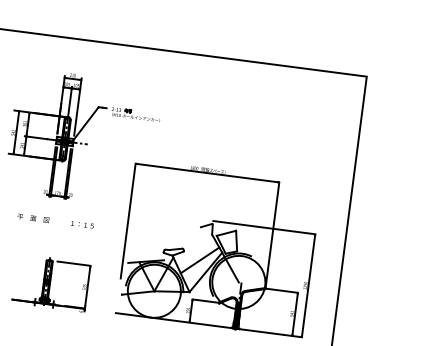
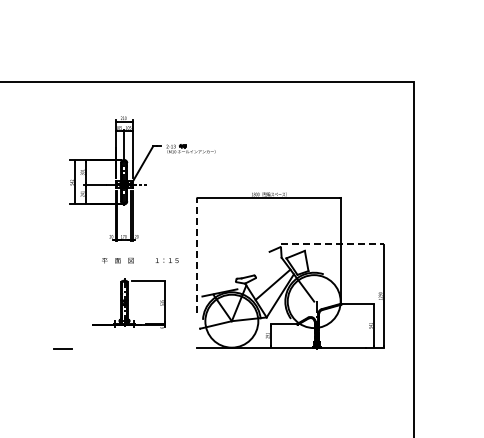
text: (55, 221) -> (140, 260), moved
line: (127, 221) -> (196, 255), solid -> dashed
line: (264, 228) -> (332, 244), solid -> dashed
part: (50, 283) -> (128, 303), moved

